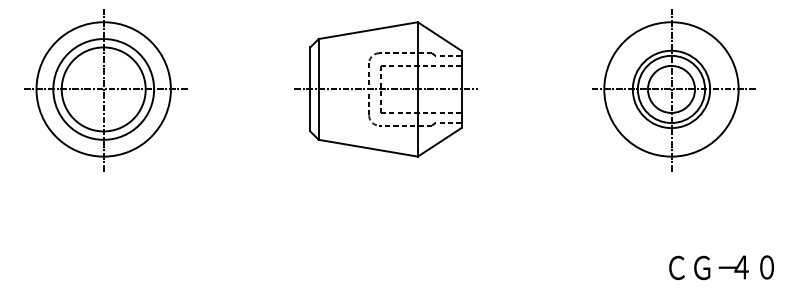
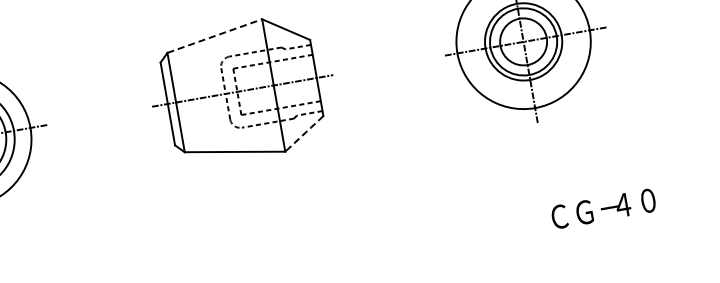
line: (368, 30) -> (215, 35), solid -> dashed
line: (439, 142) -> (304, 134), solid -> dashed

